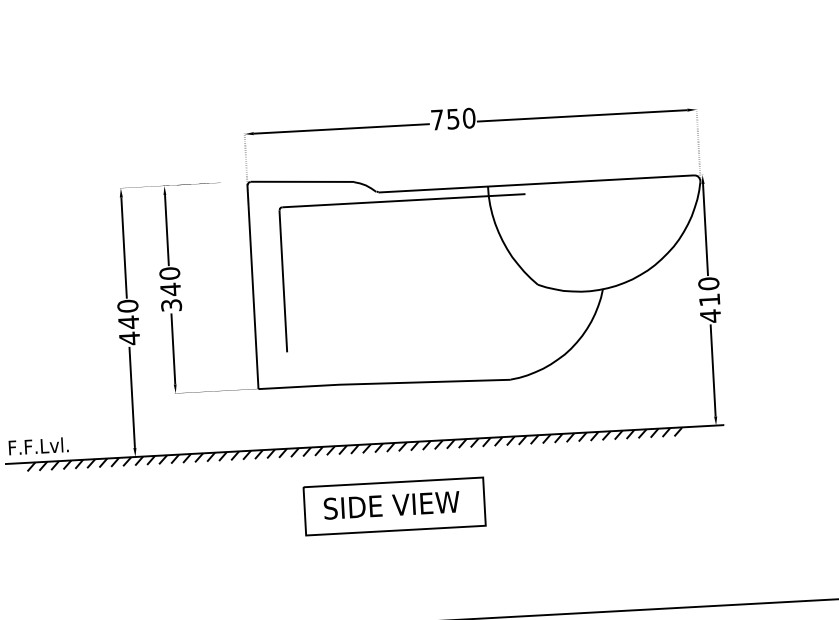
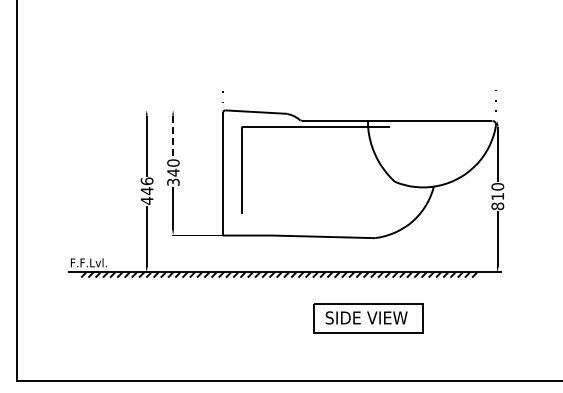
part: (468, 118) -> (358, 79), removed
line: (167, 231) -> (173, 137), solid -> dashed
text: (126, 304) -> (146, 180), 440 -> 446
text: (710, 316) -> (497, 206), 410 -> 810
part: (394, 506) -> (368, 318), moved

